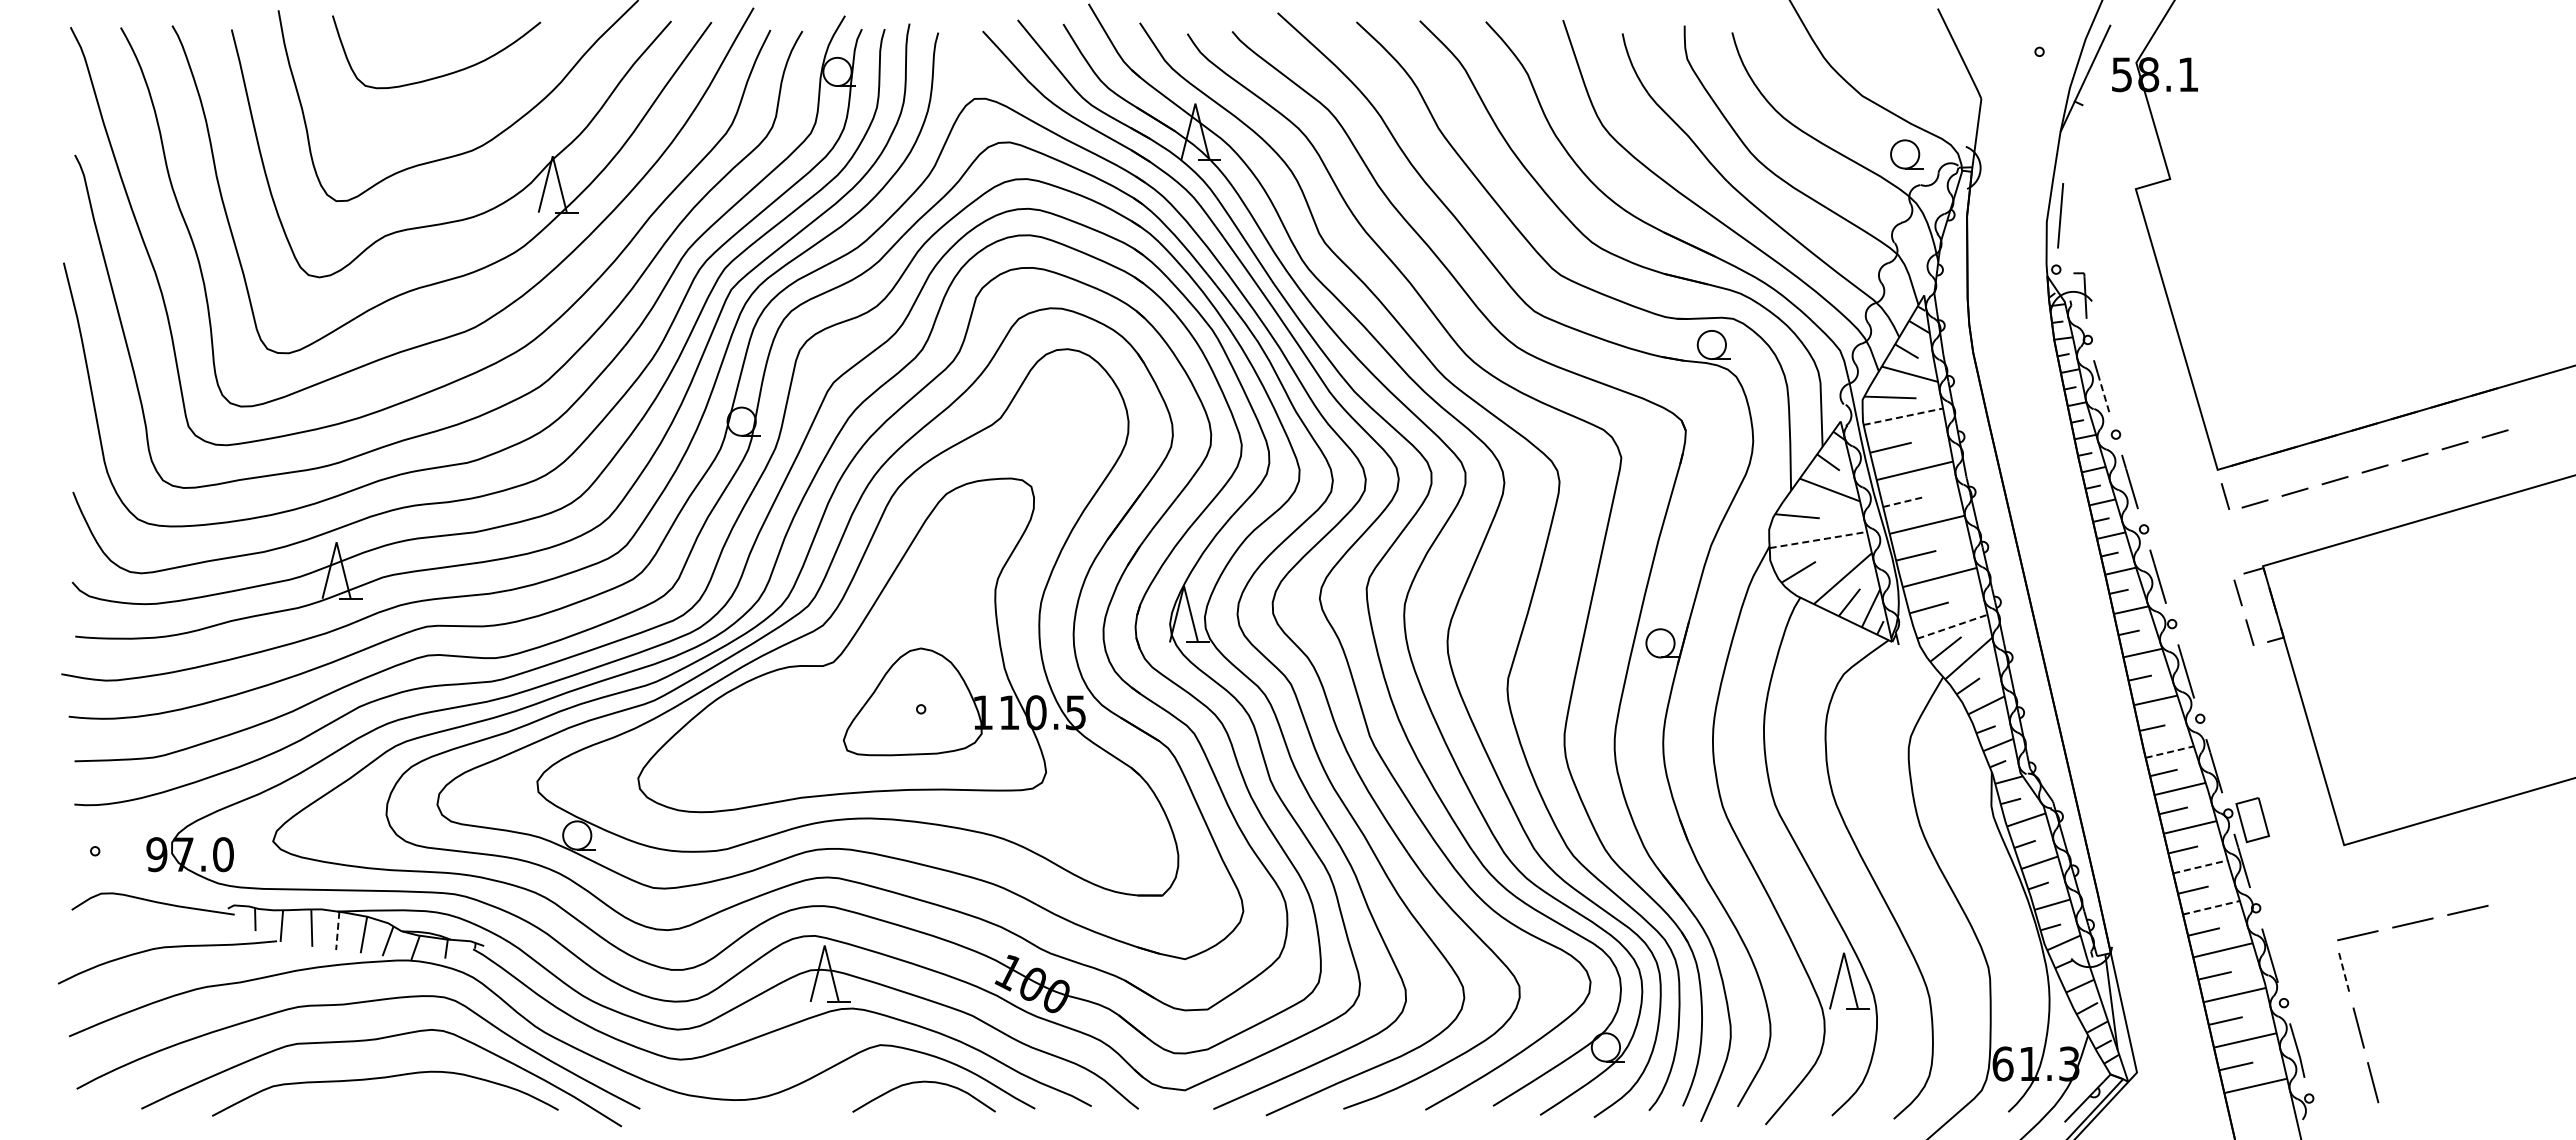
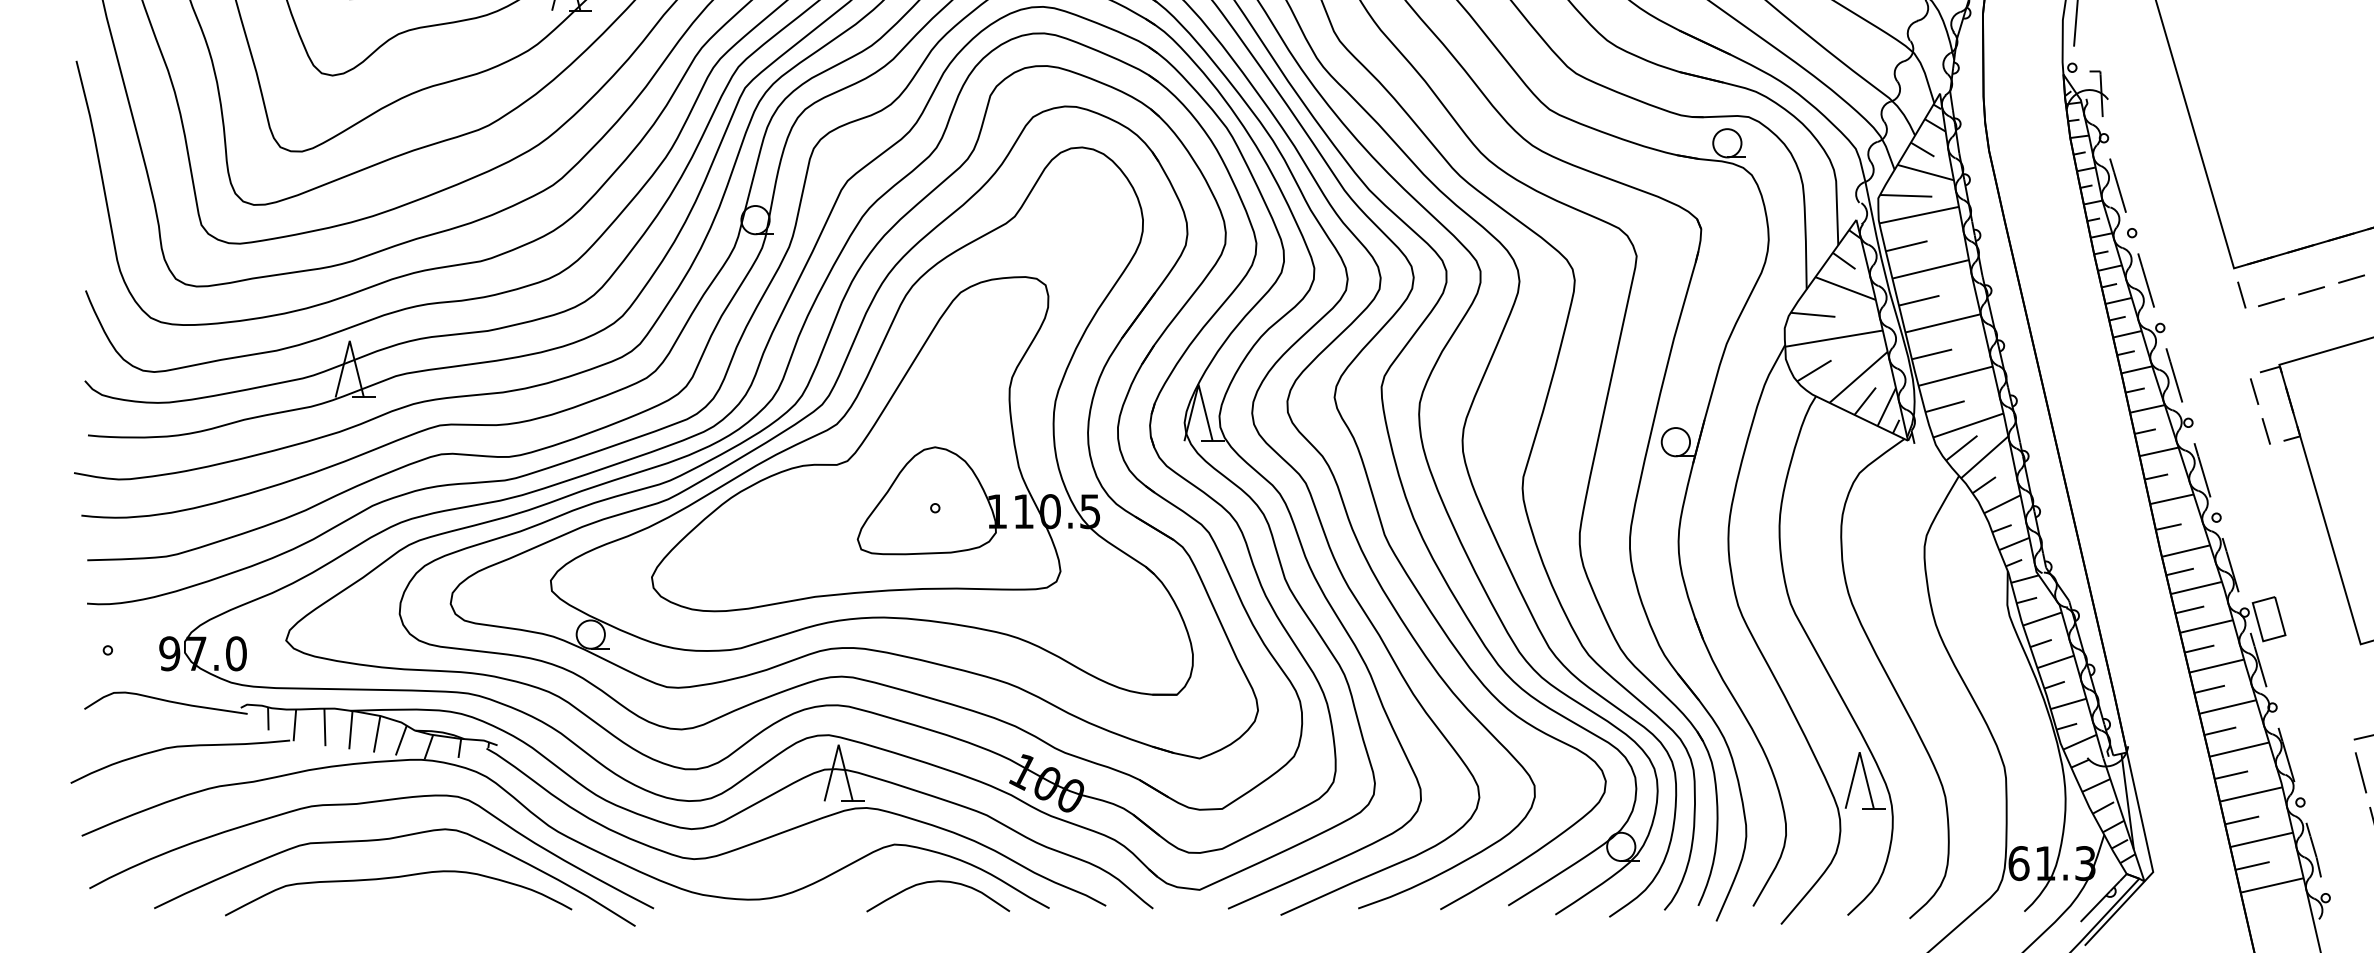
line: (2104, 394) -> (2120, 192), dashed -> solid
line: (1903, 416) -> (1919, 214), dashed -> solid
line: (1903, 502) -> (1919, 301), dashed -> solid
line: (1818, 539) -> (1834, 338), dashed -> solid
line: (1953, 626) -> (1969, 425), dashed -> solid
line: (2169, 752) -> (2185, 551), dashed -> solid
line: (2200, 866) -> (2216, 665), dashed -> solid
line: (2211, 907) -> (2227, 706), dashed -> solid
line: (337, 931) -> (350, 730), dashed -> solid
line: (2344, 973) -> (2361, 772), dashed -> solid

